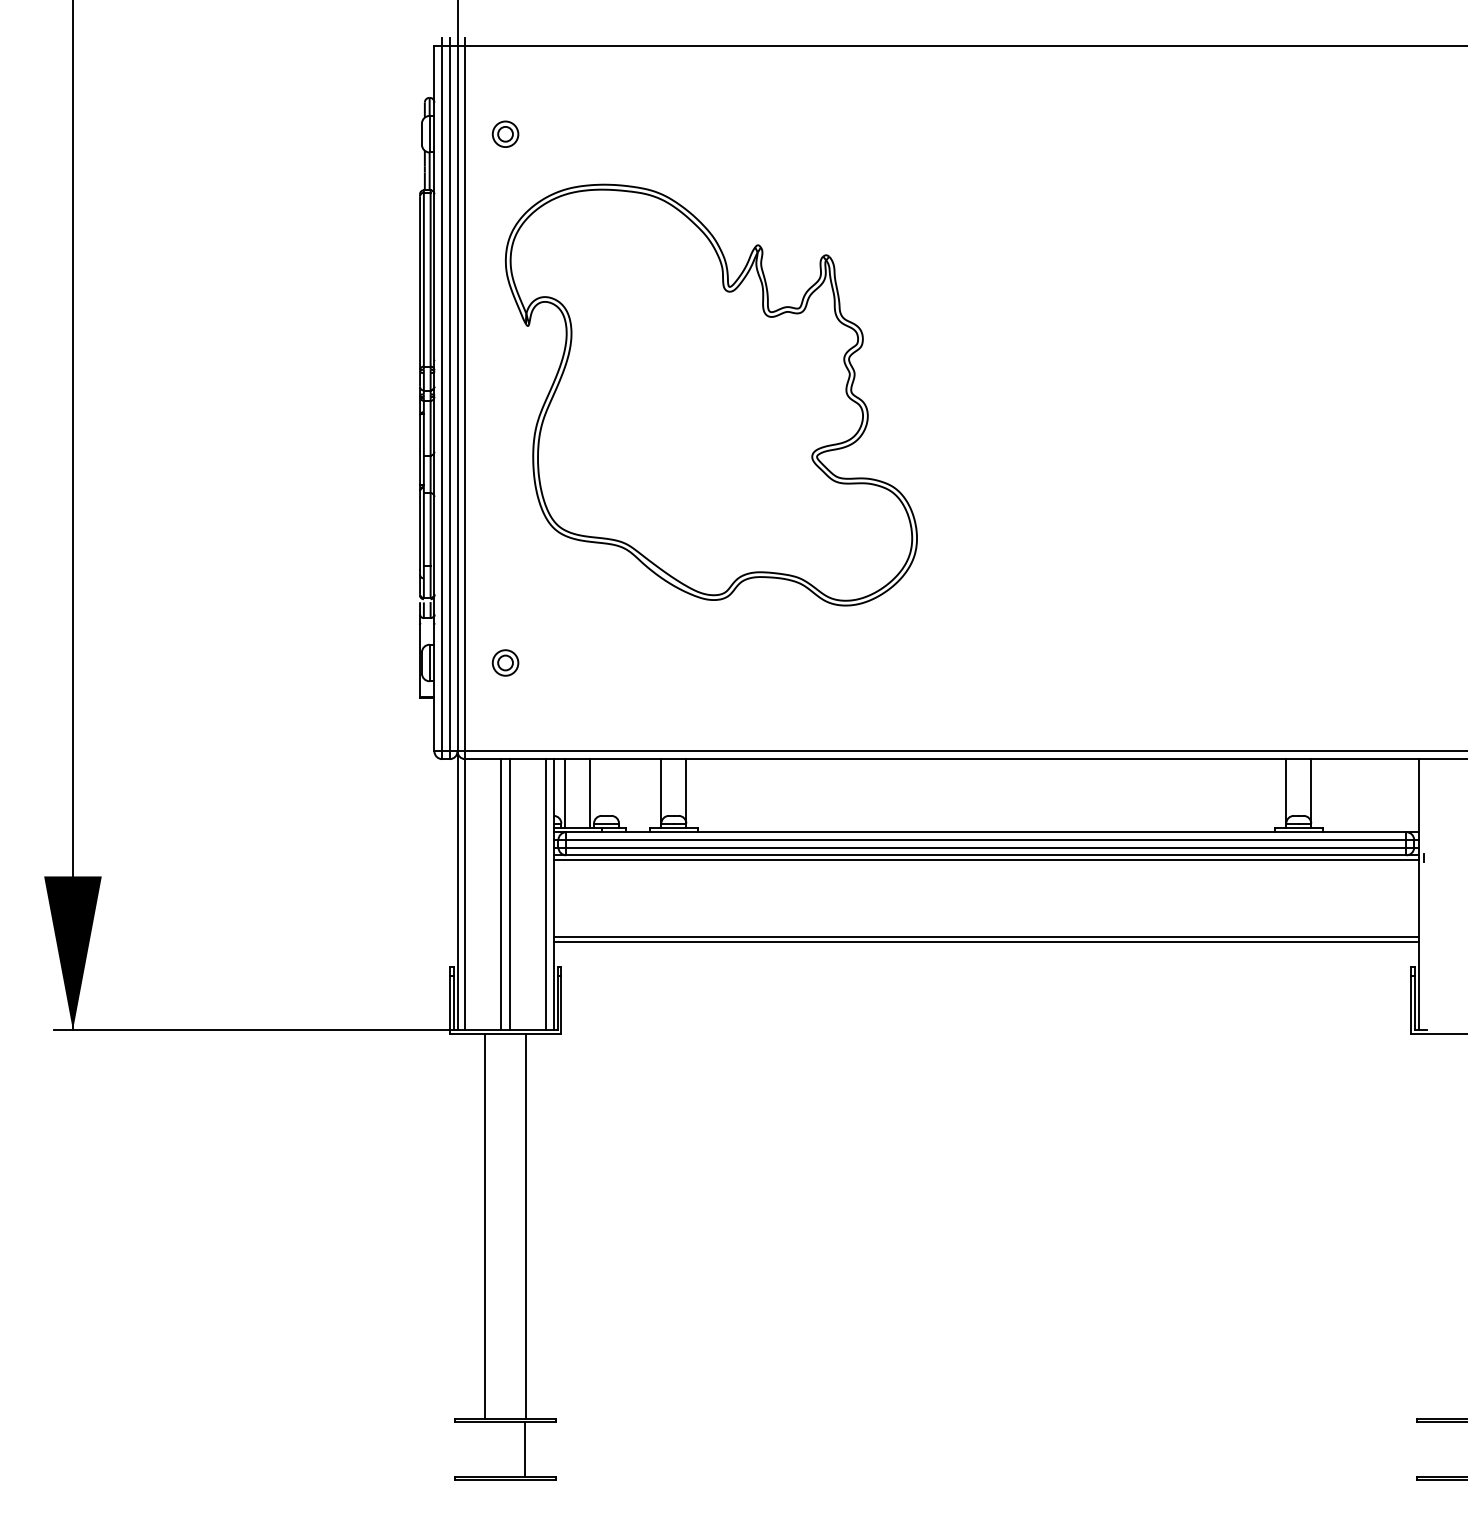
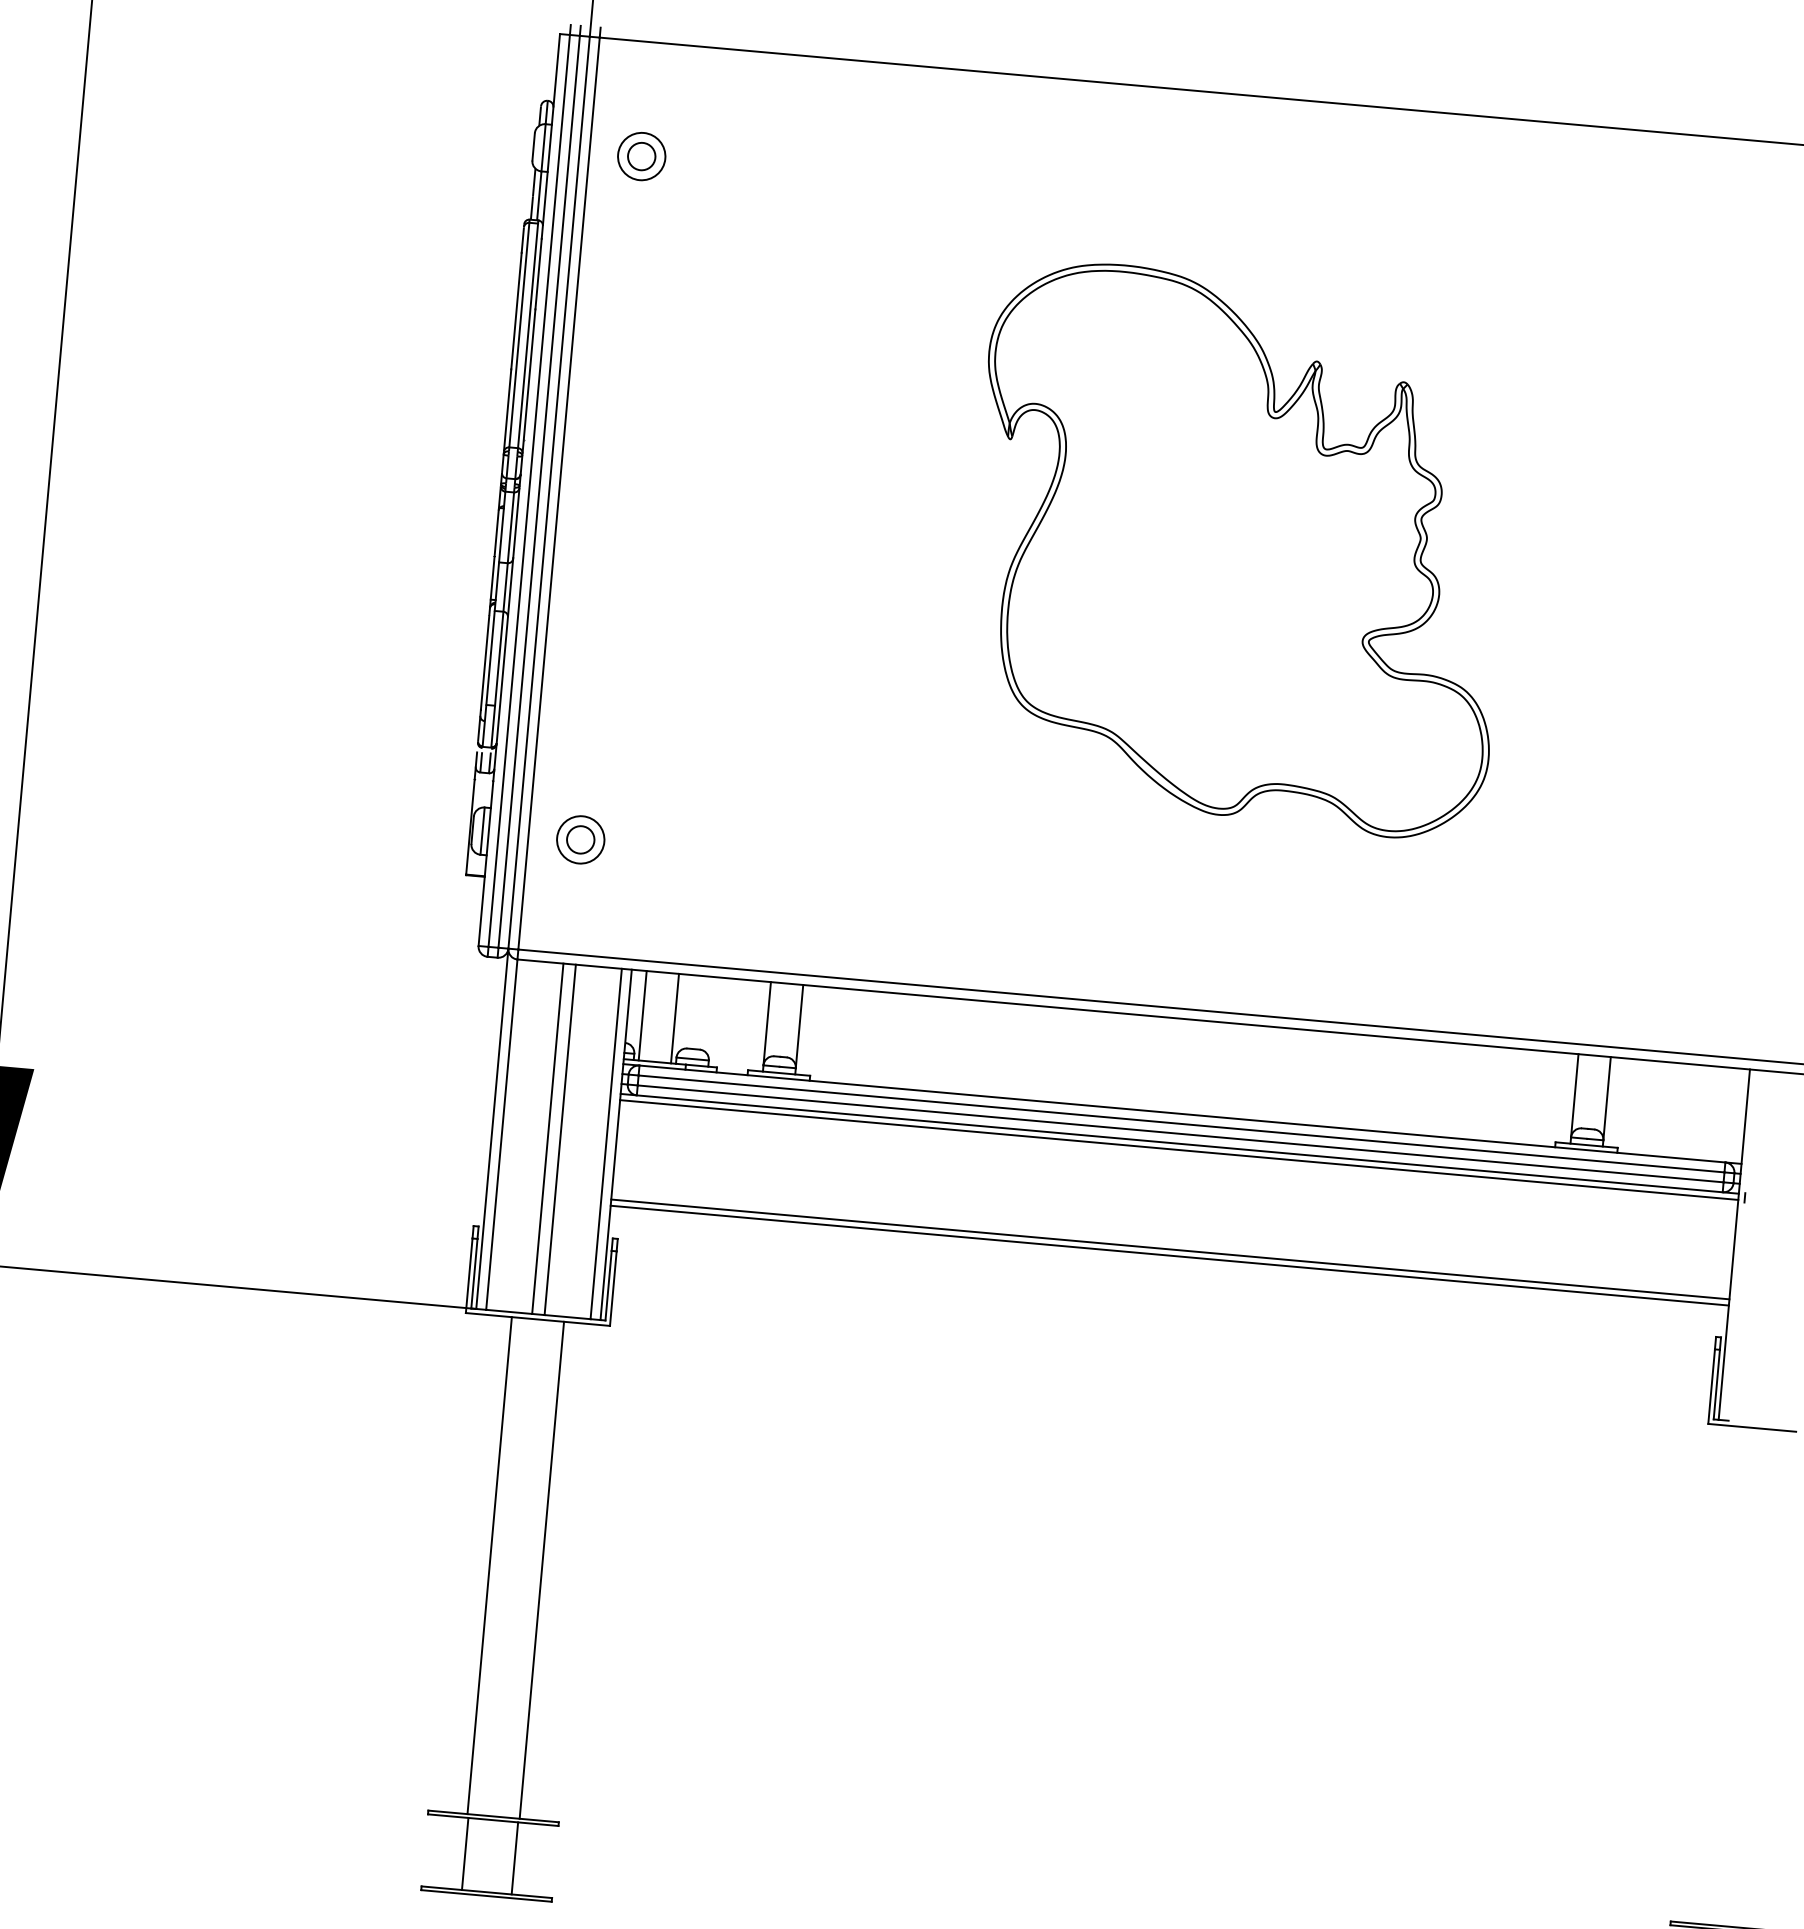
part: (505, 134) -> (641, 156), size x1.43
part: (710, 394) -> (1238, 548), moved
part: (505, 662) -> (580, 839), size x1.43
line: (486, 1449) -> (465, 1854), added

